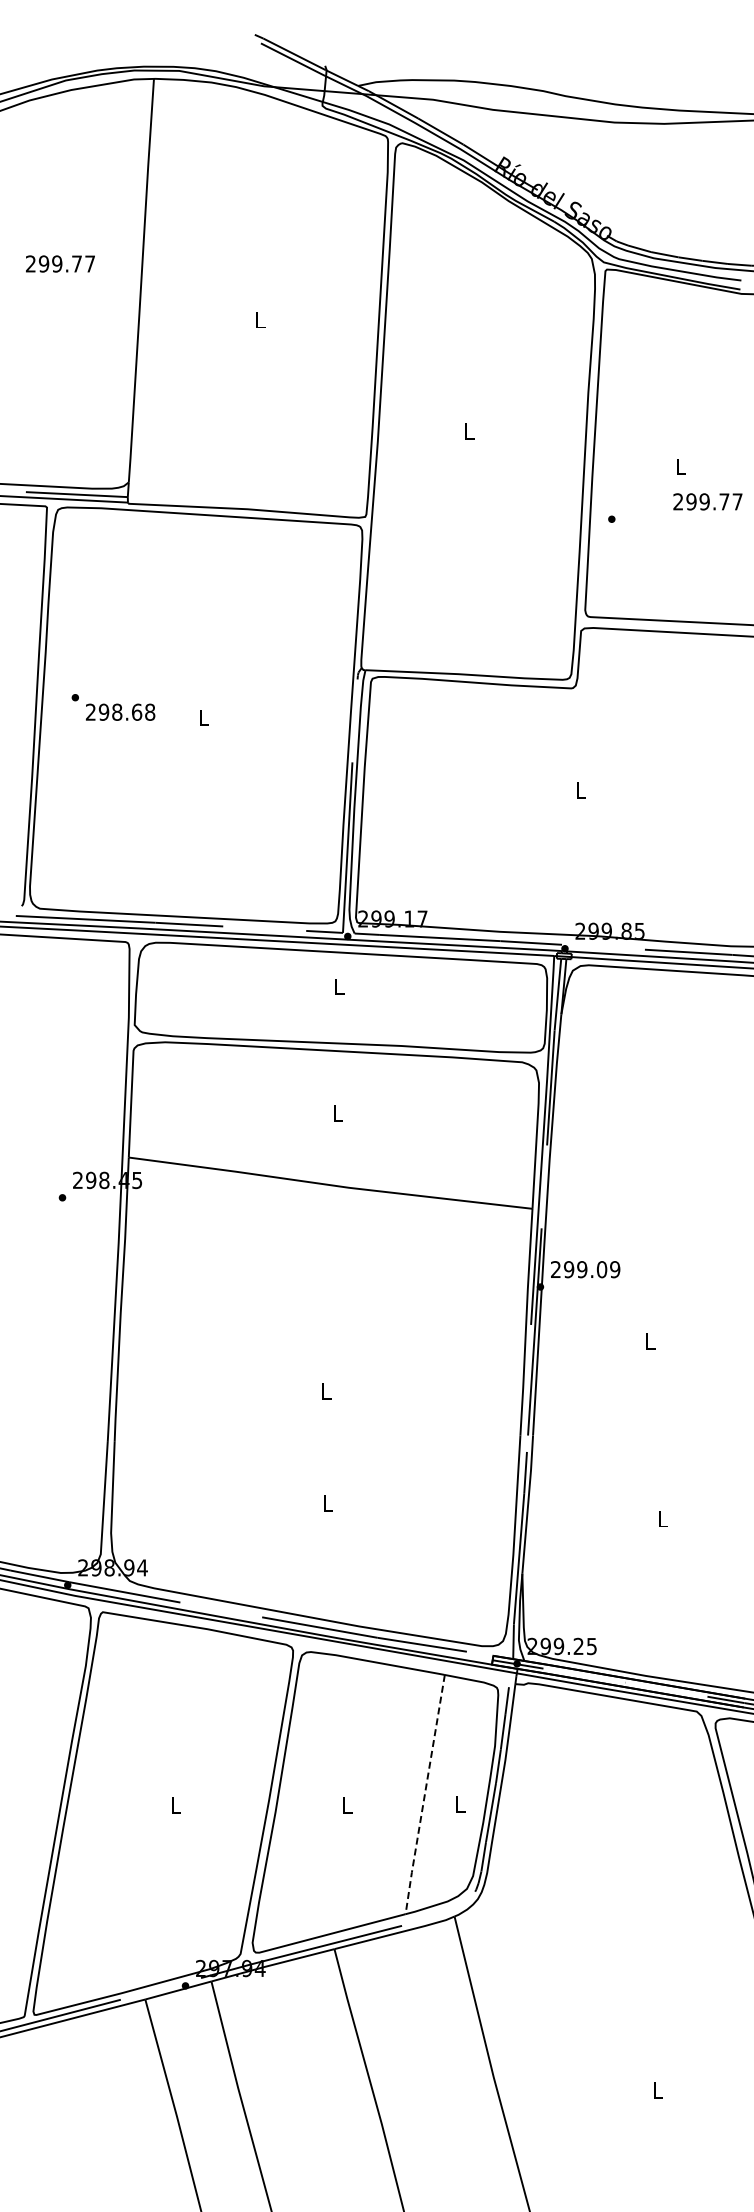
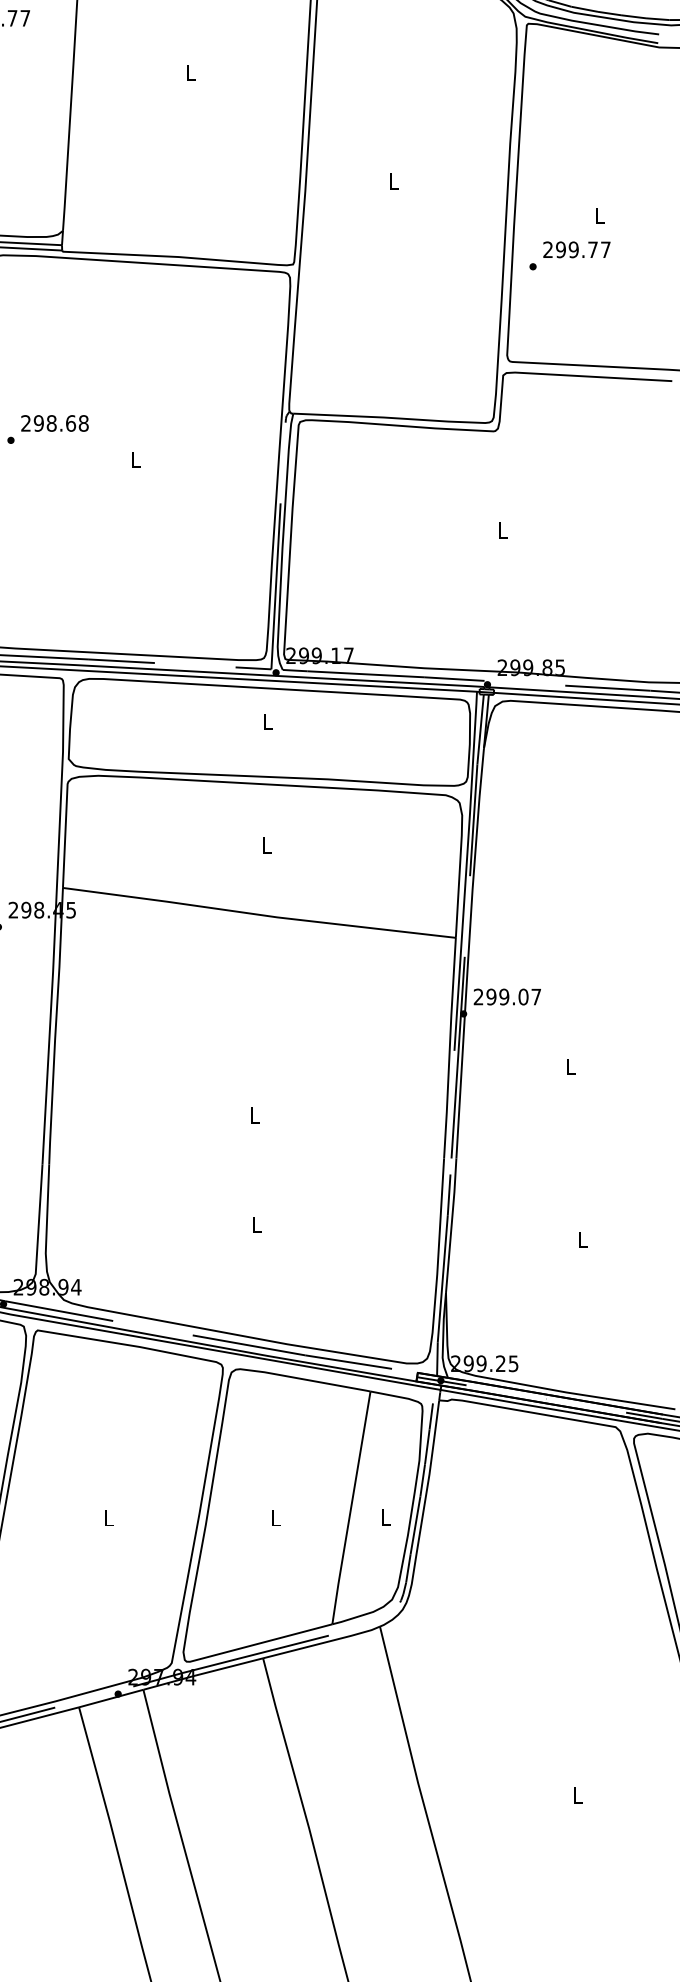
text: (707, 501) -> (576, 249), moved
text: (120, 711) -> (54, 422), moved
text: (615, 1269) -> (536, 996), 299.09 -> 299.07
line: (424, 1795) -> (350, 1508), dashed -> solid

